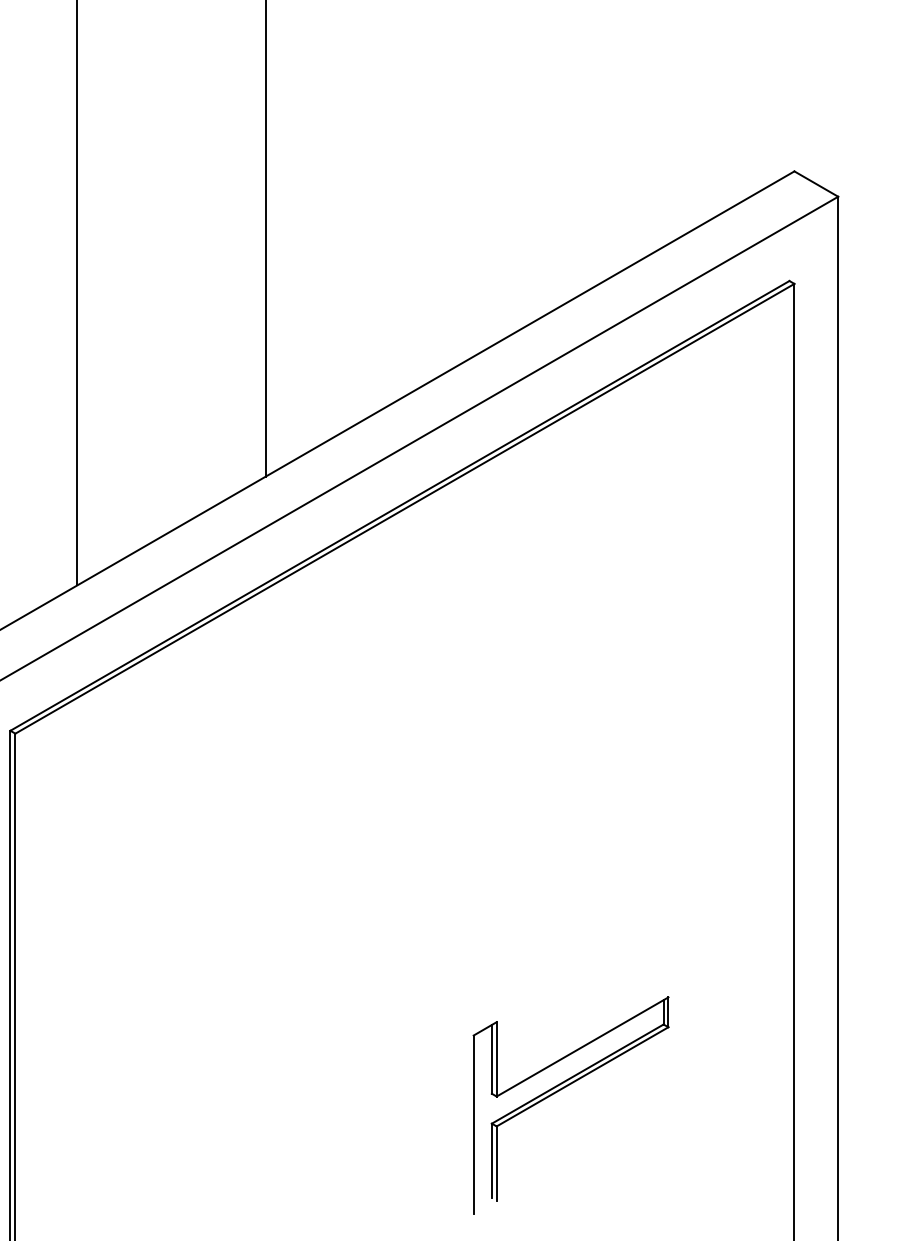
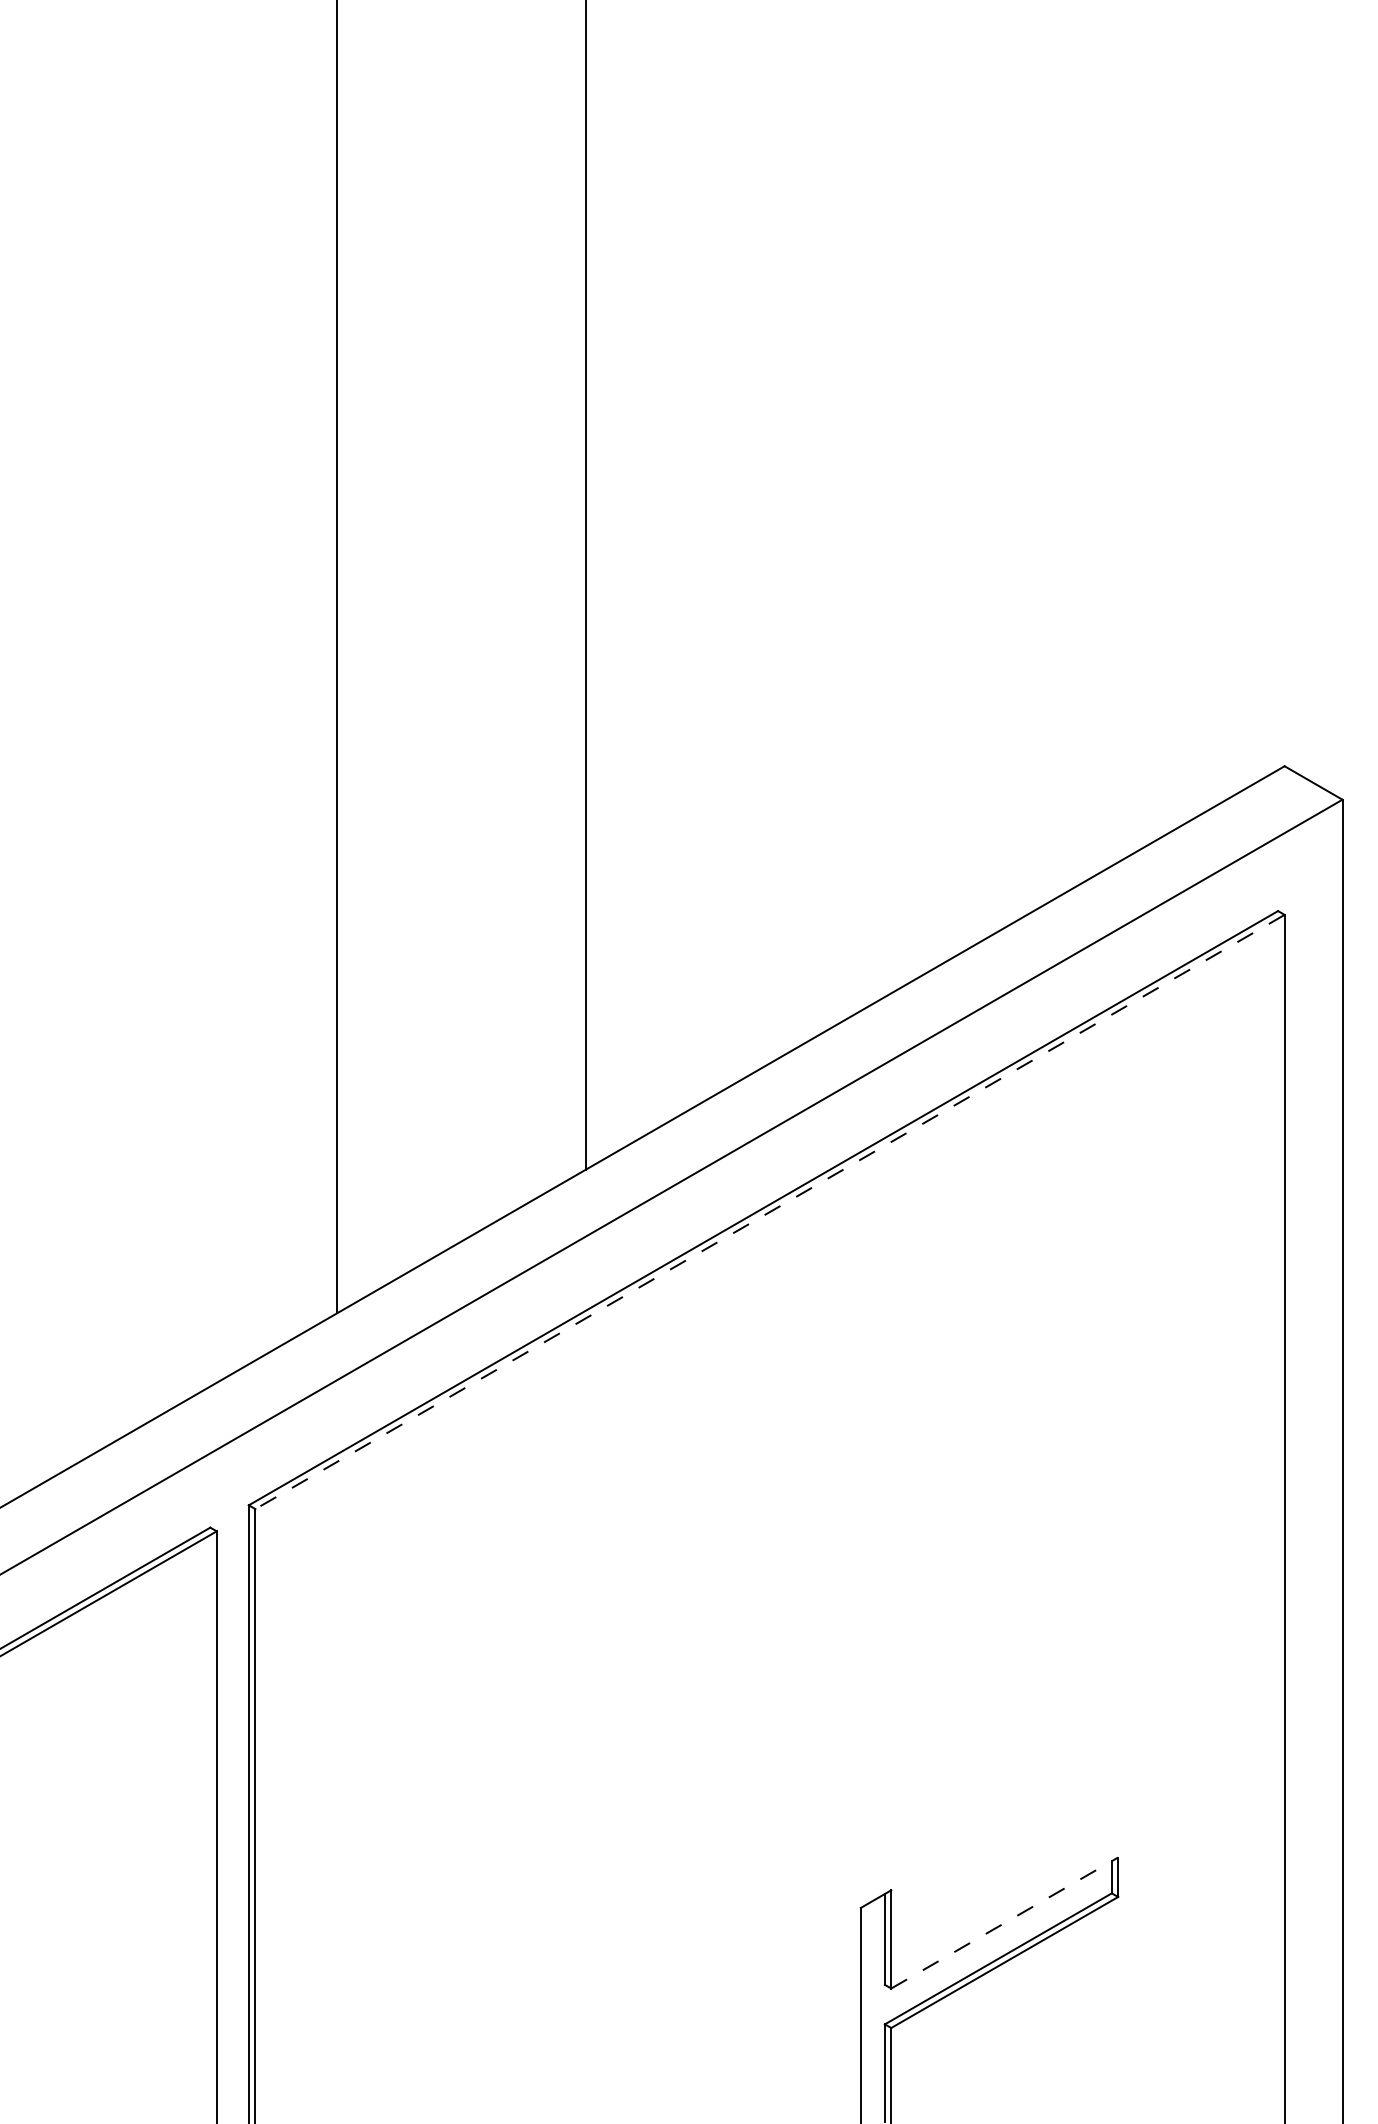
line: (404, 509) -> (769, 1212), solid -> dashed
line: (582, 1047) -> (1004, 1923), solid -> dashed

